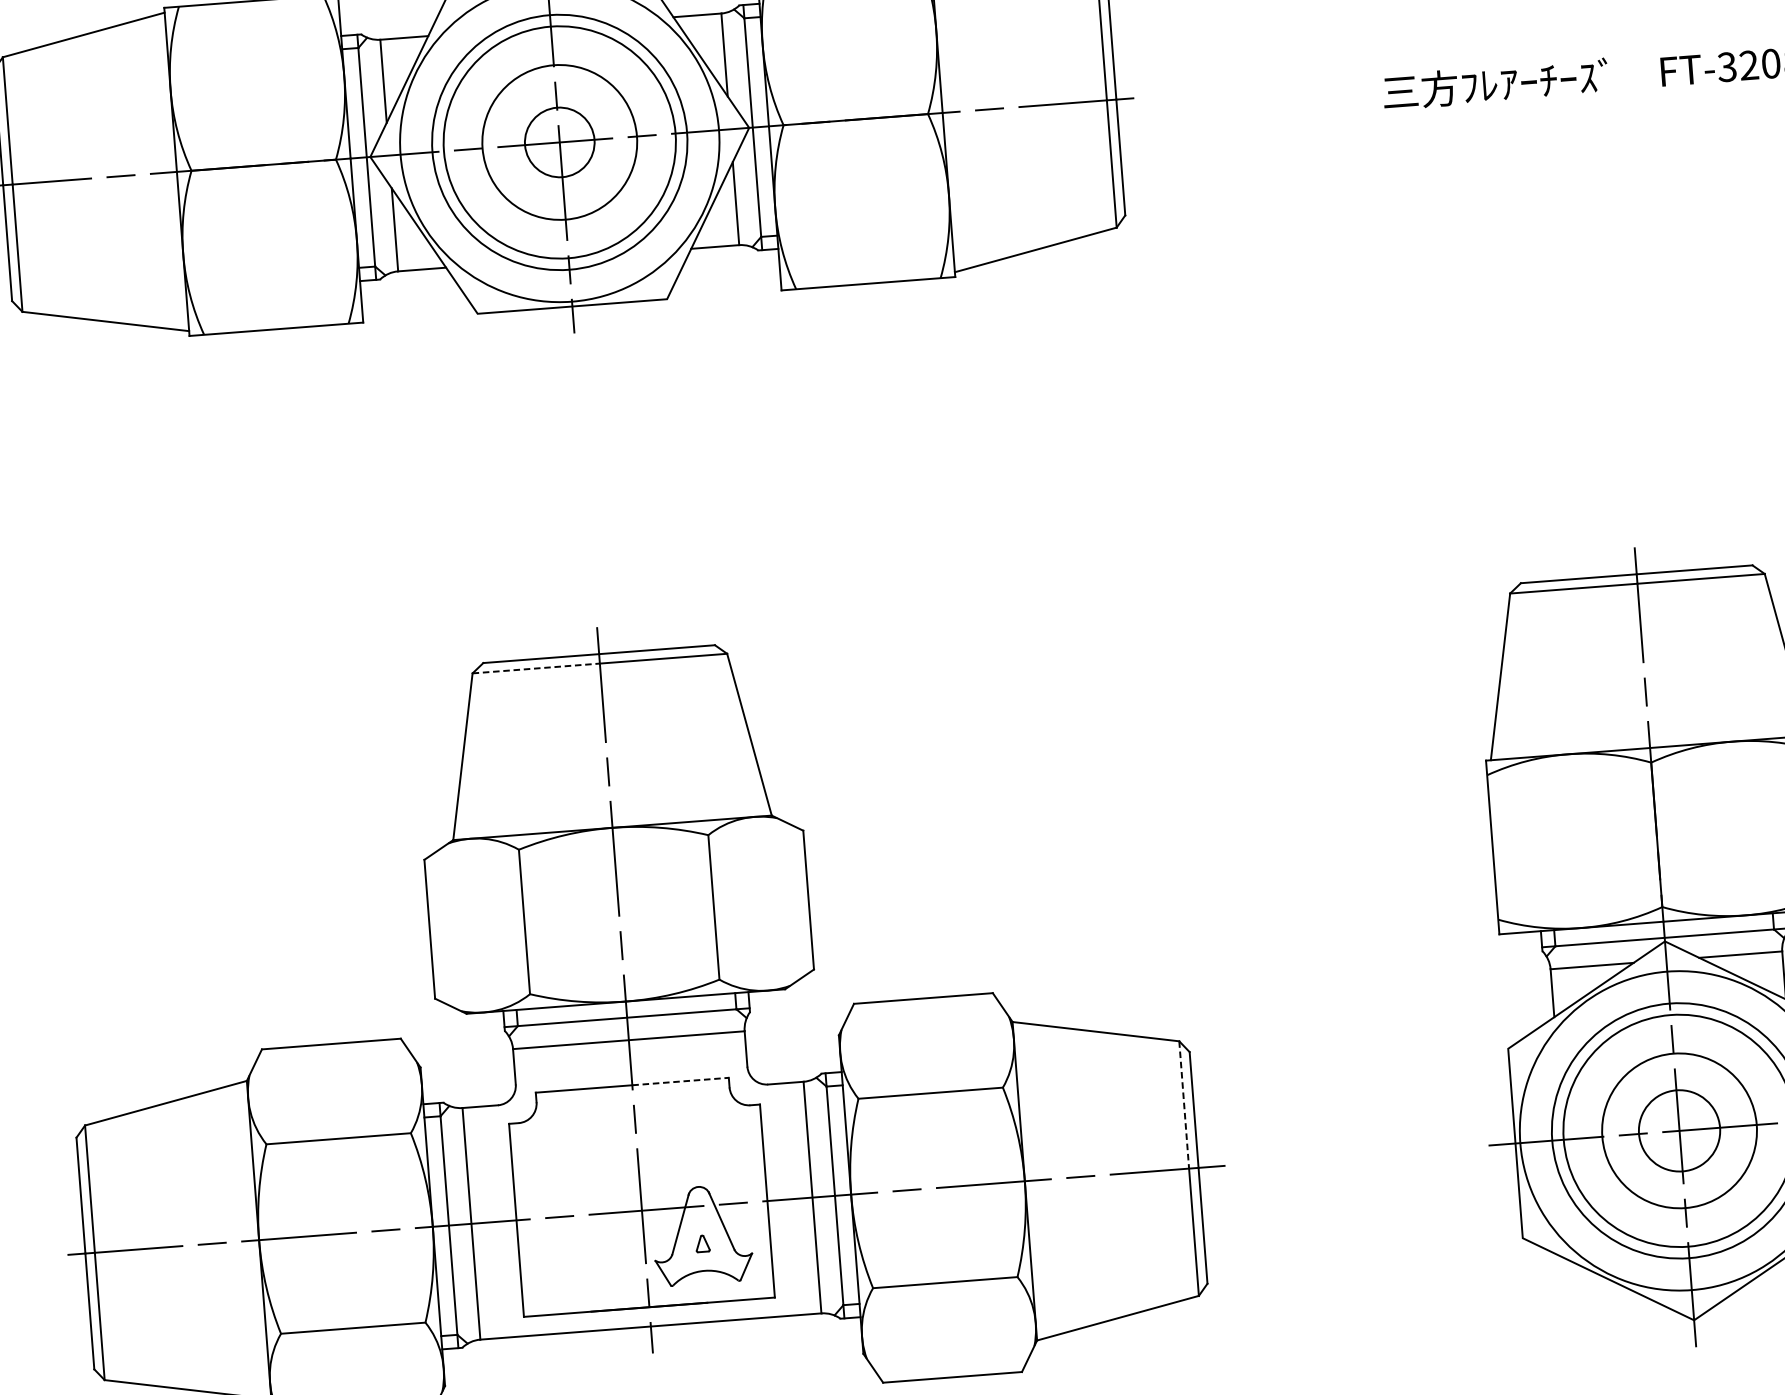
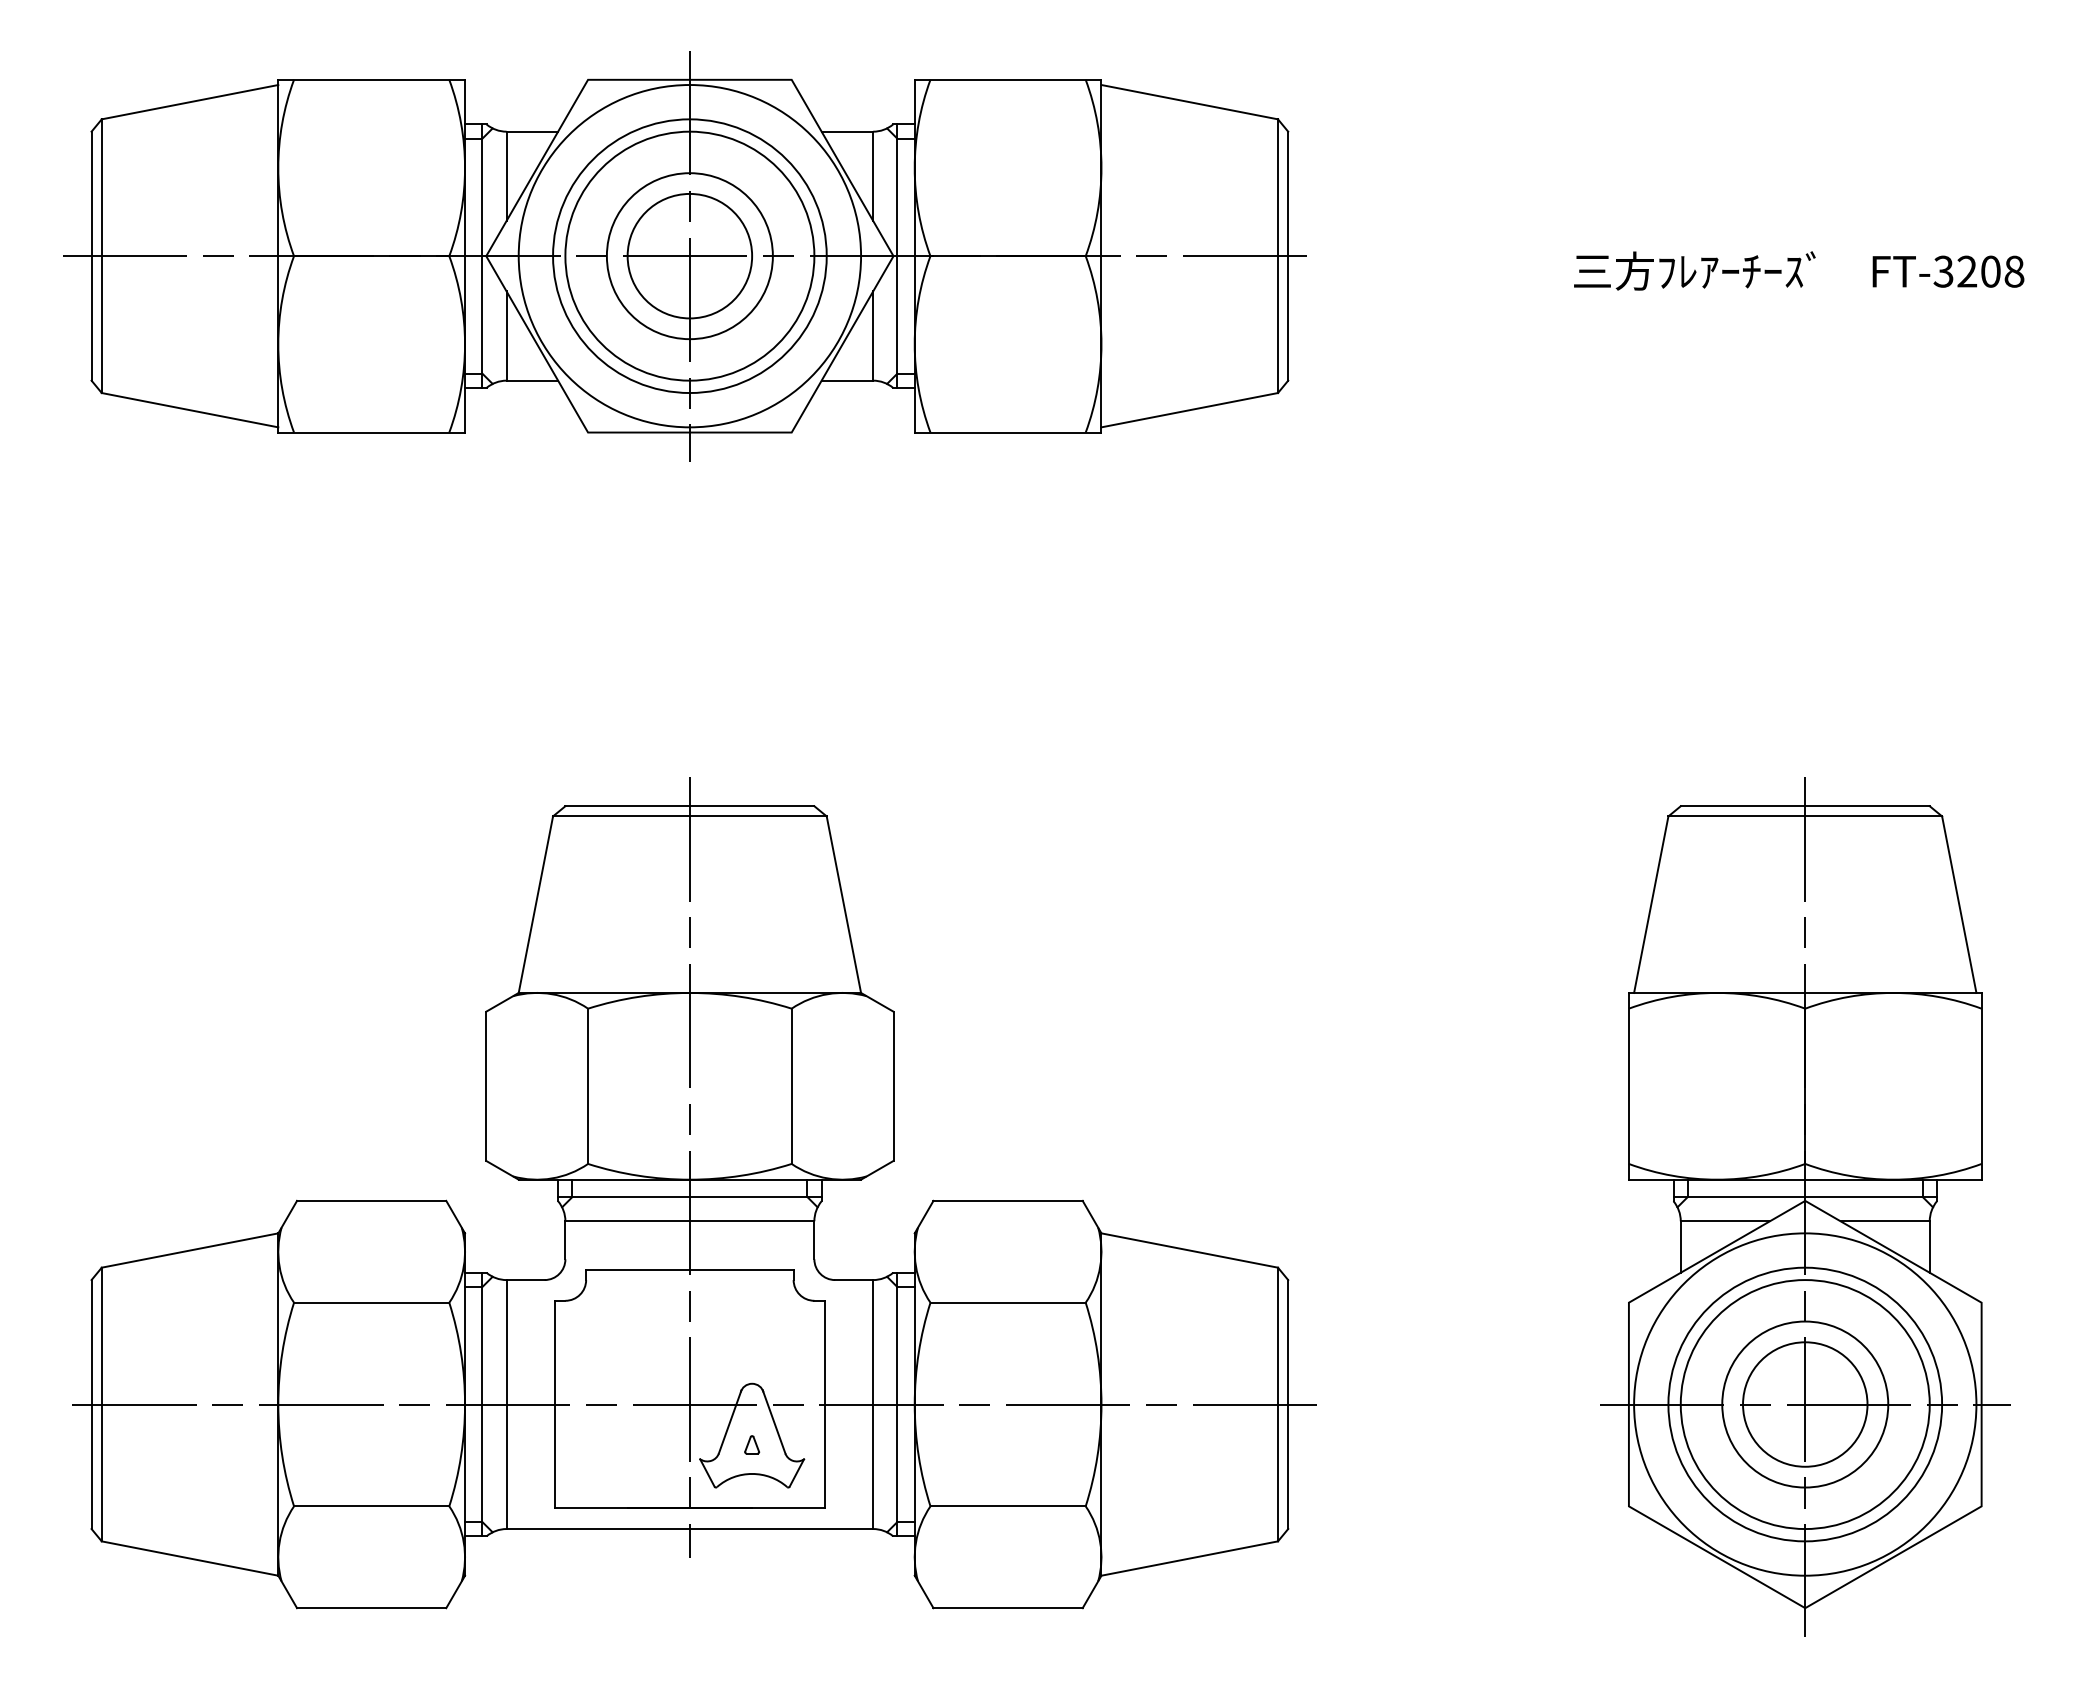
circle: (559, 141) -> (689, 255), size x1.67
line: (536, 668) -> (621, 816), dashed -> solid
line: (680, 1081) -> (741, 1269), dashed -> solid
line: (1184, 1105) -> (1278, 1336), dashed -> solid
circle: (1679, 1130) -> (1805, 1404), size x1.43

